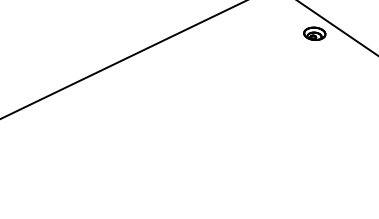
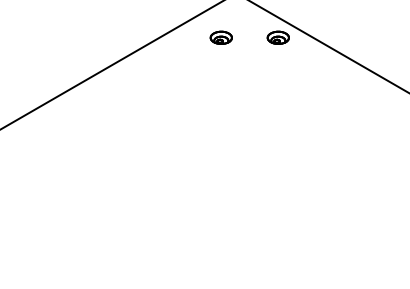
part: (257, 29) -> (220, 37), added

